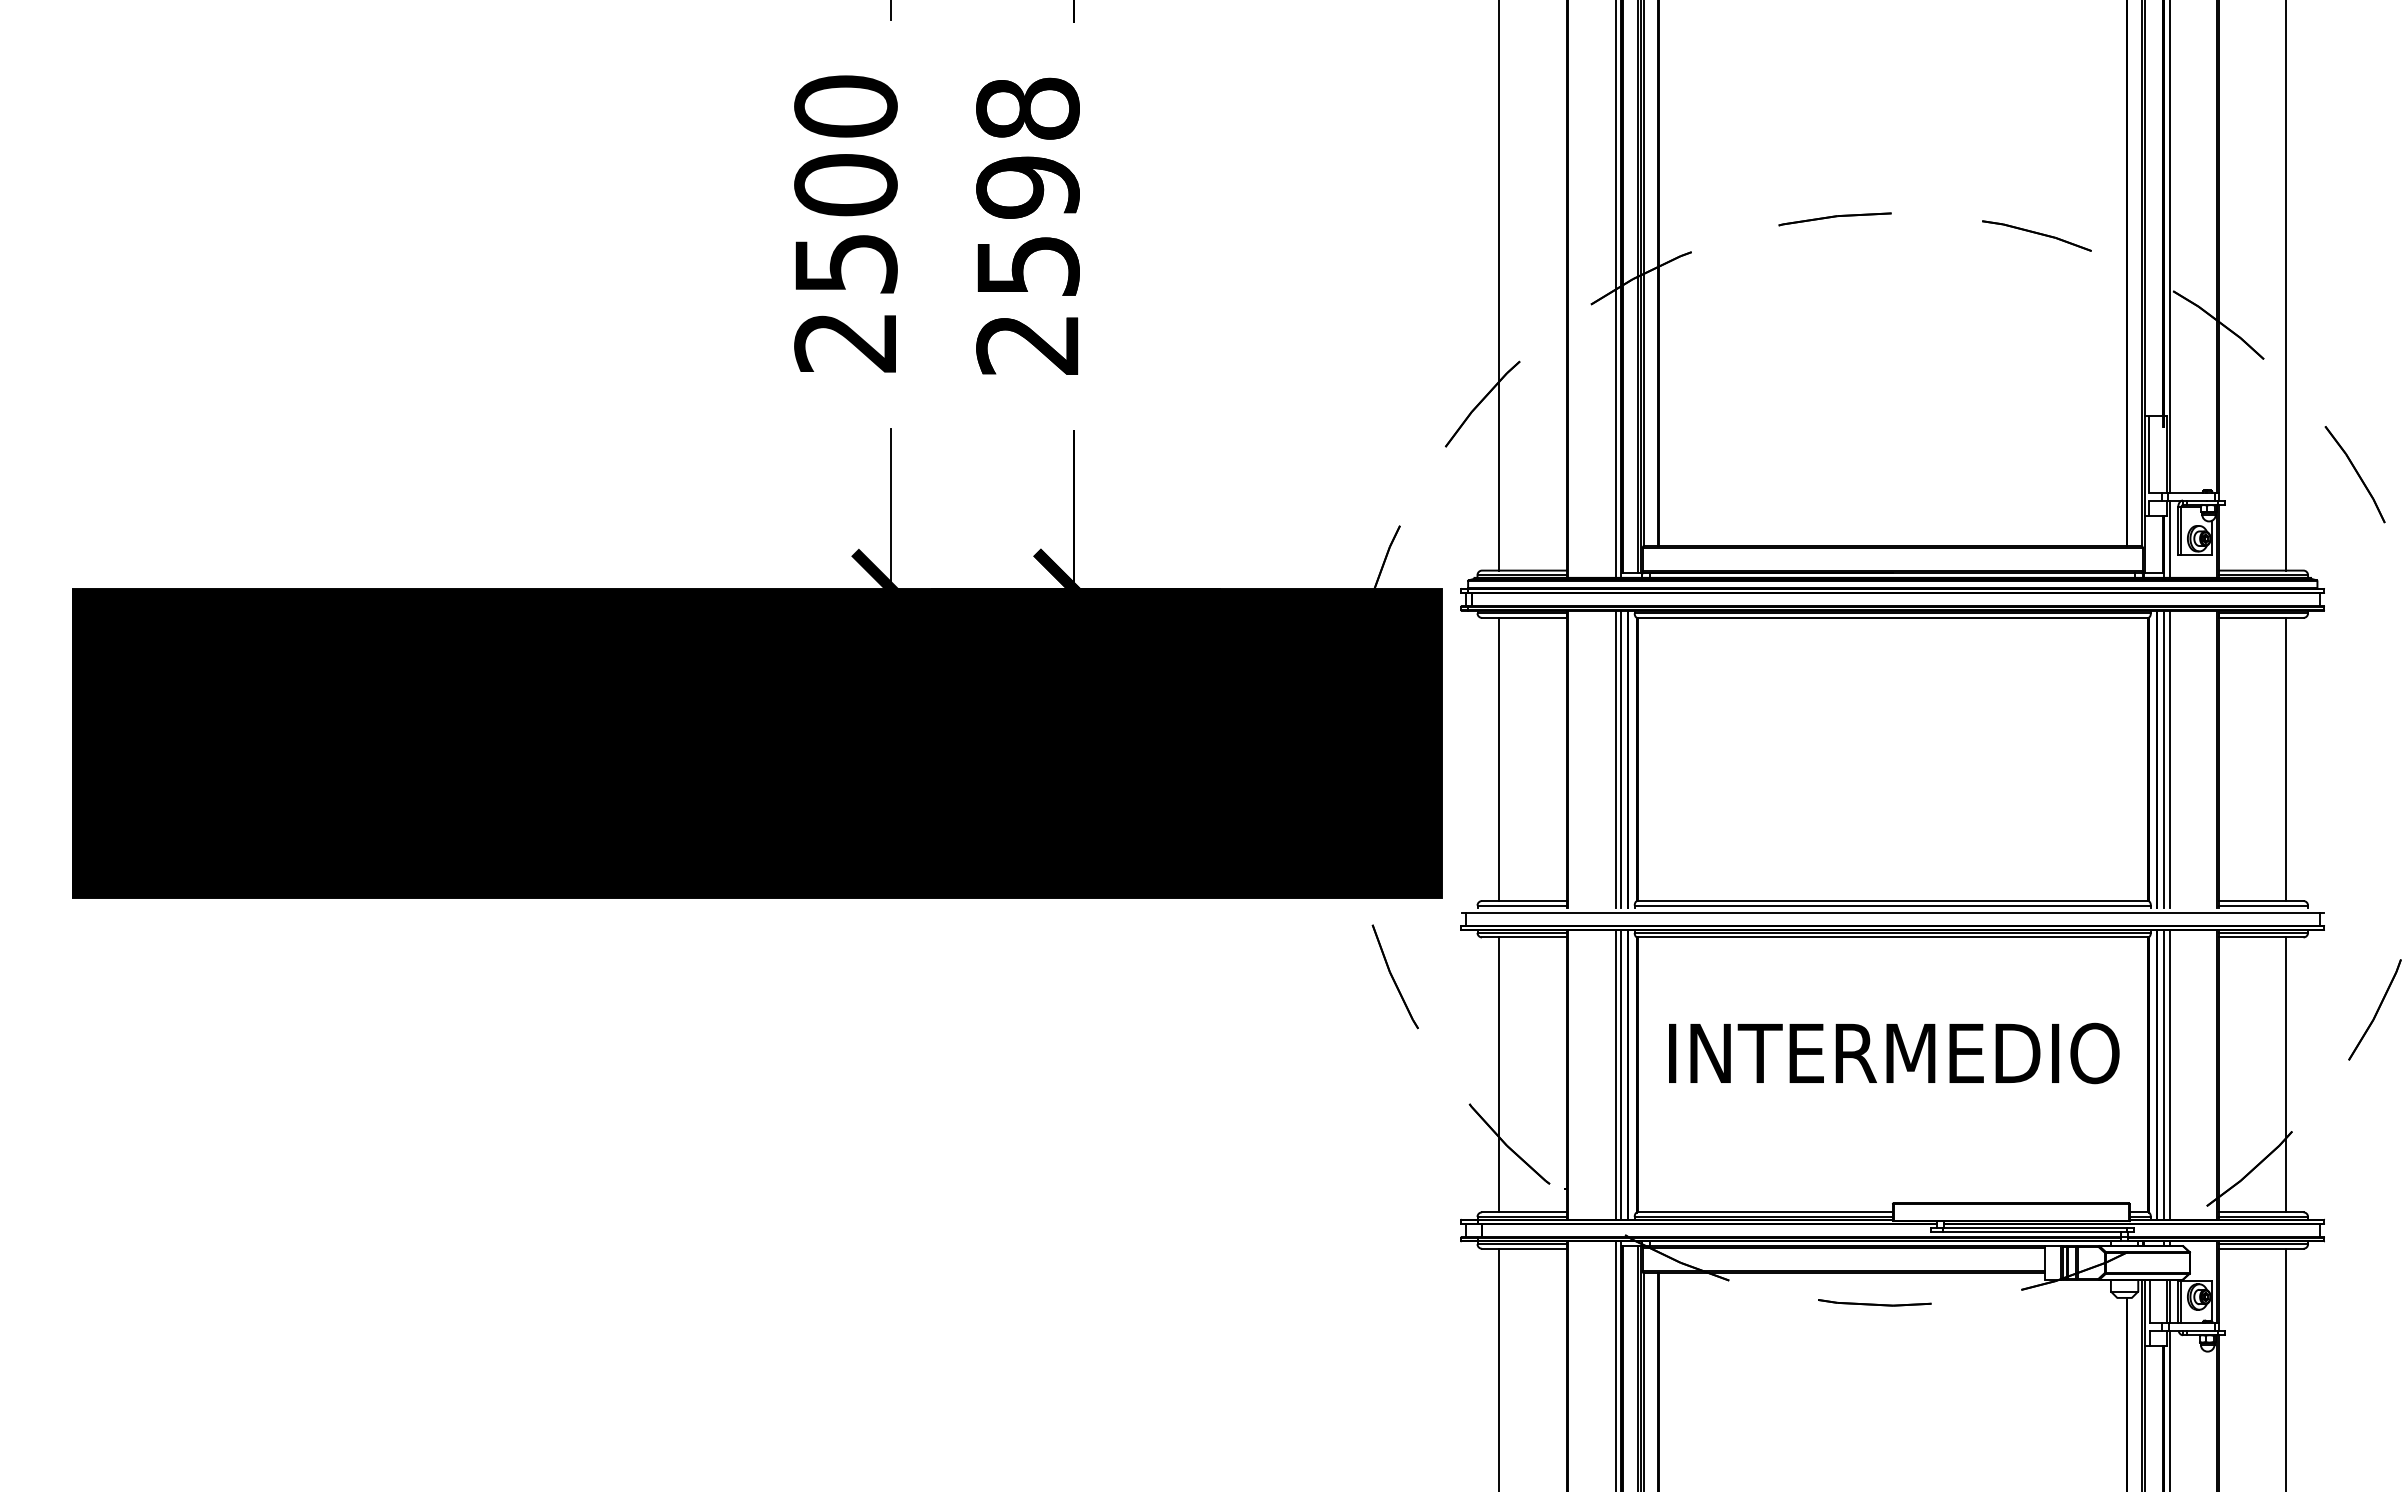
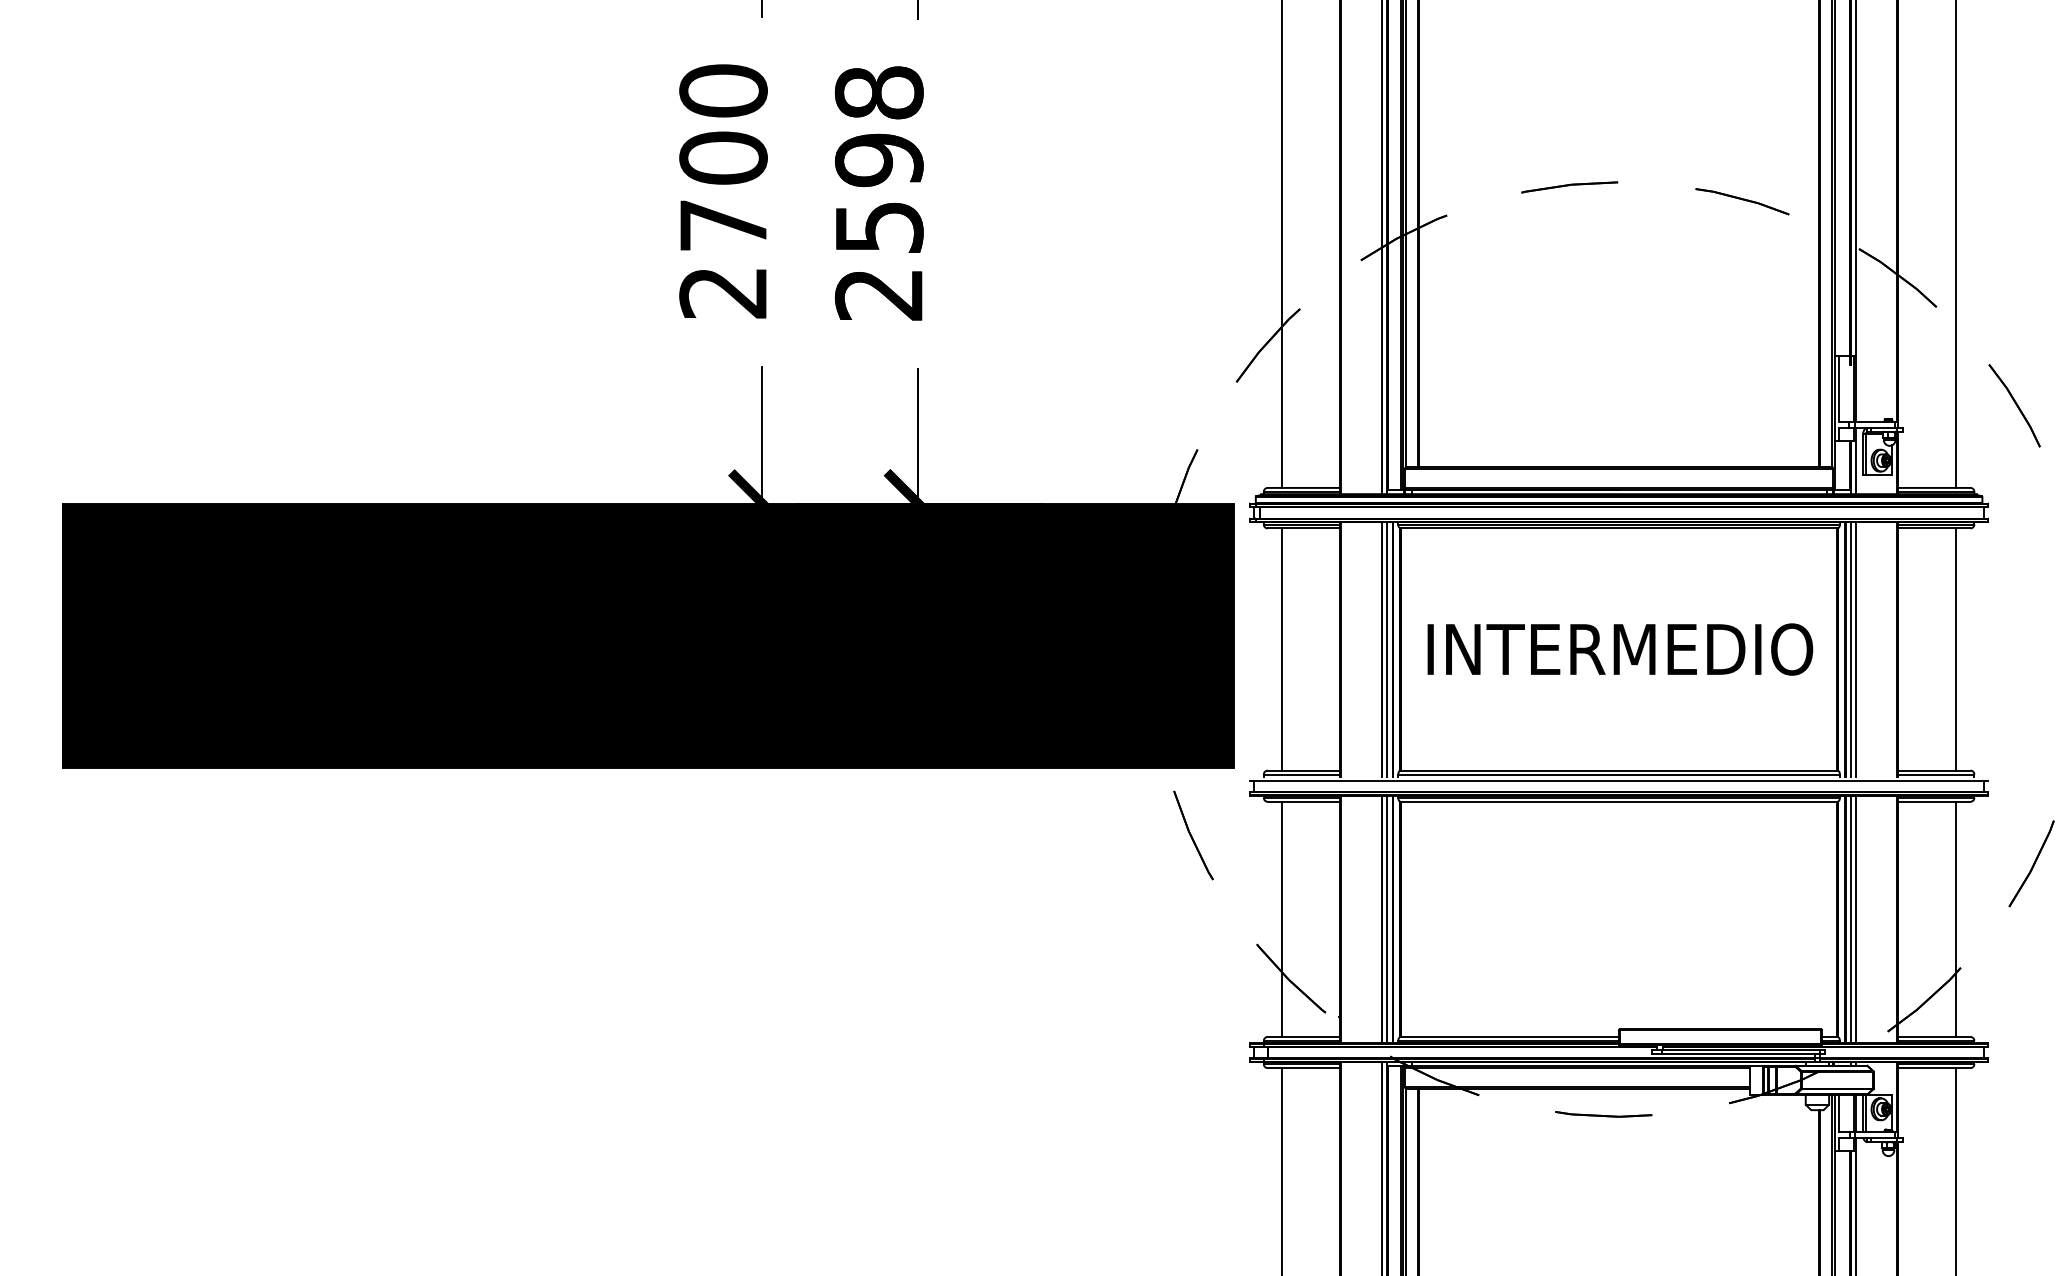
text: (846, 264) -> (724, 226), 2500 -> 2700
text: (1894, 1053) -> (1620, 649), moved

